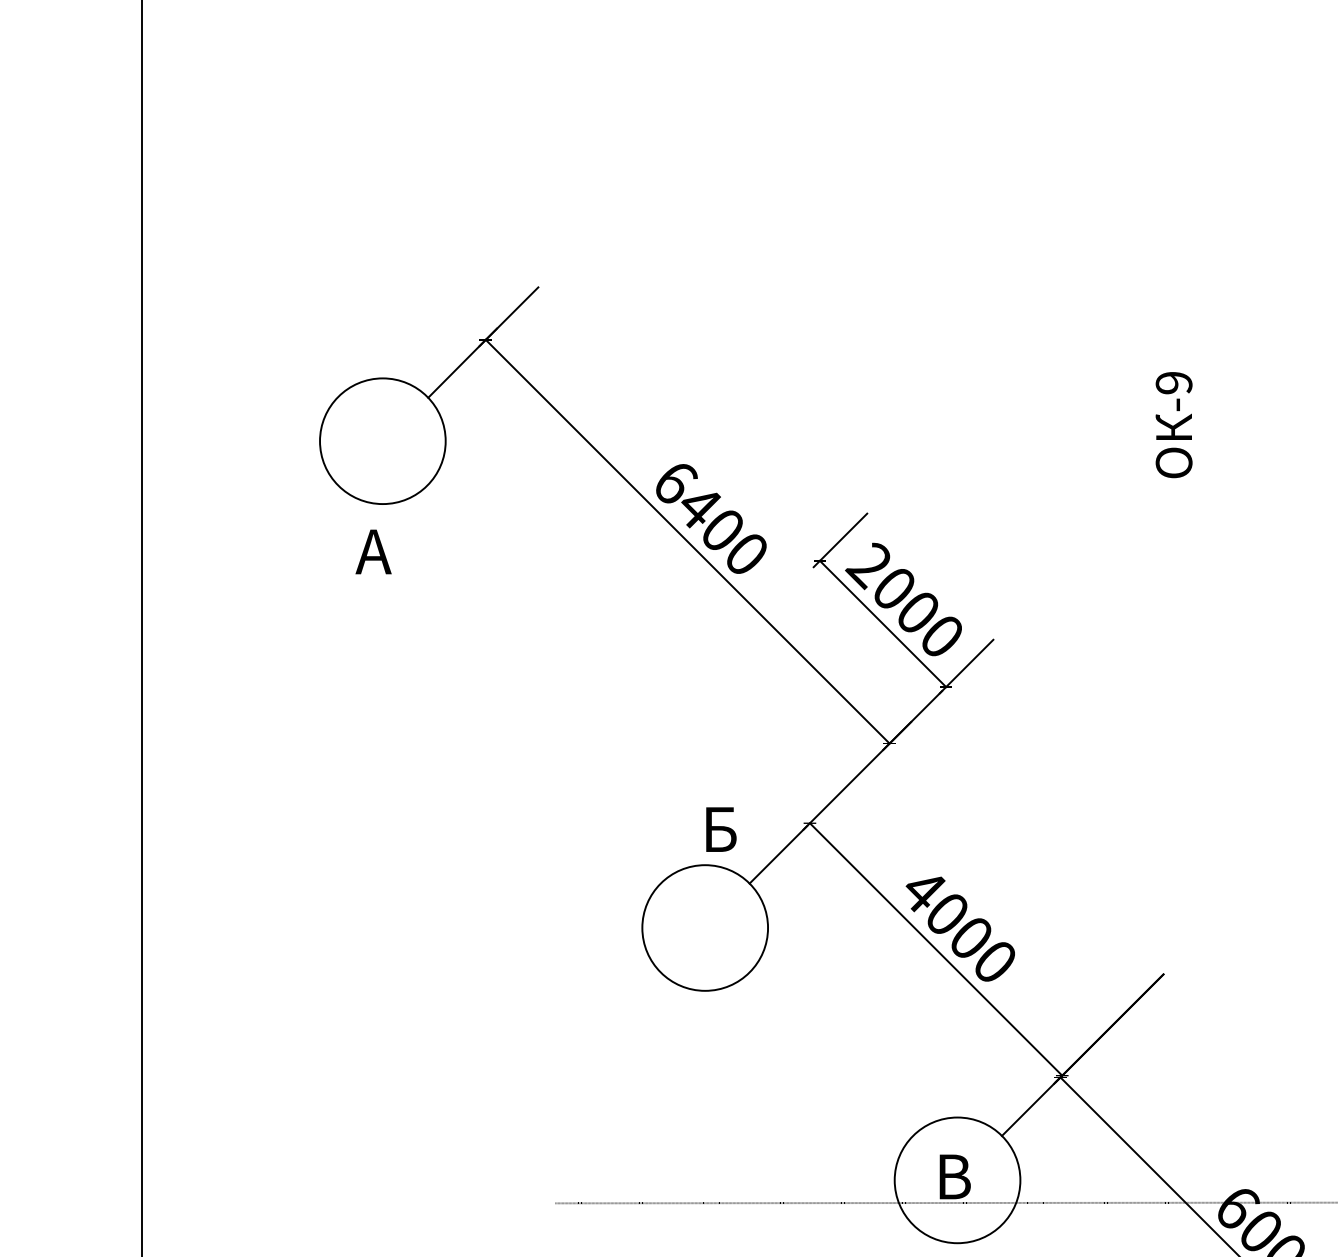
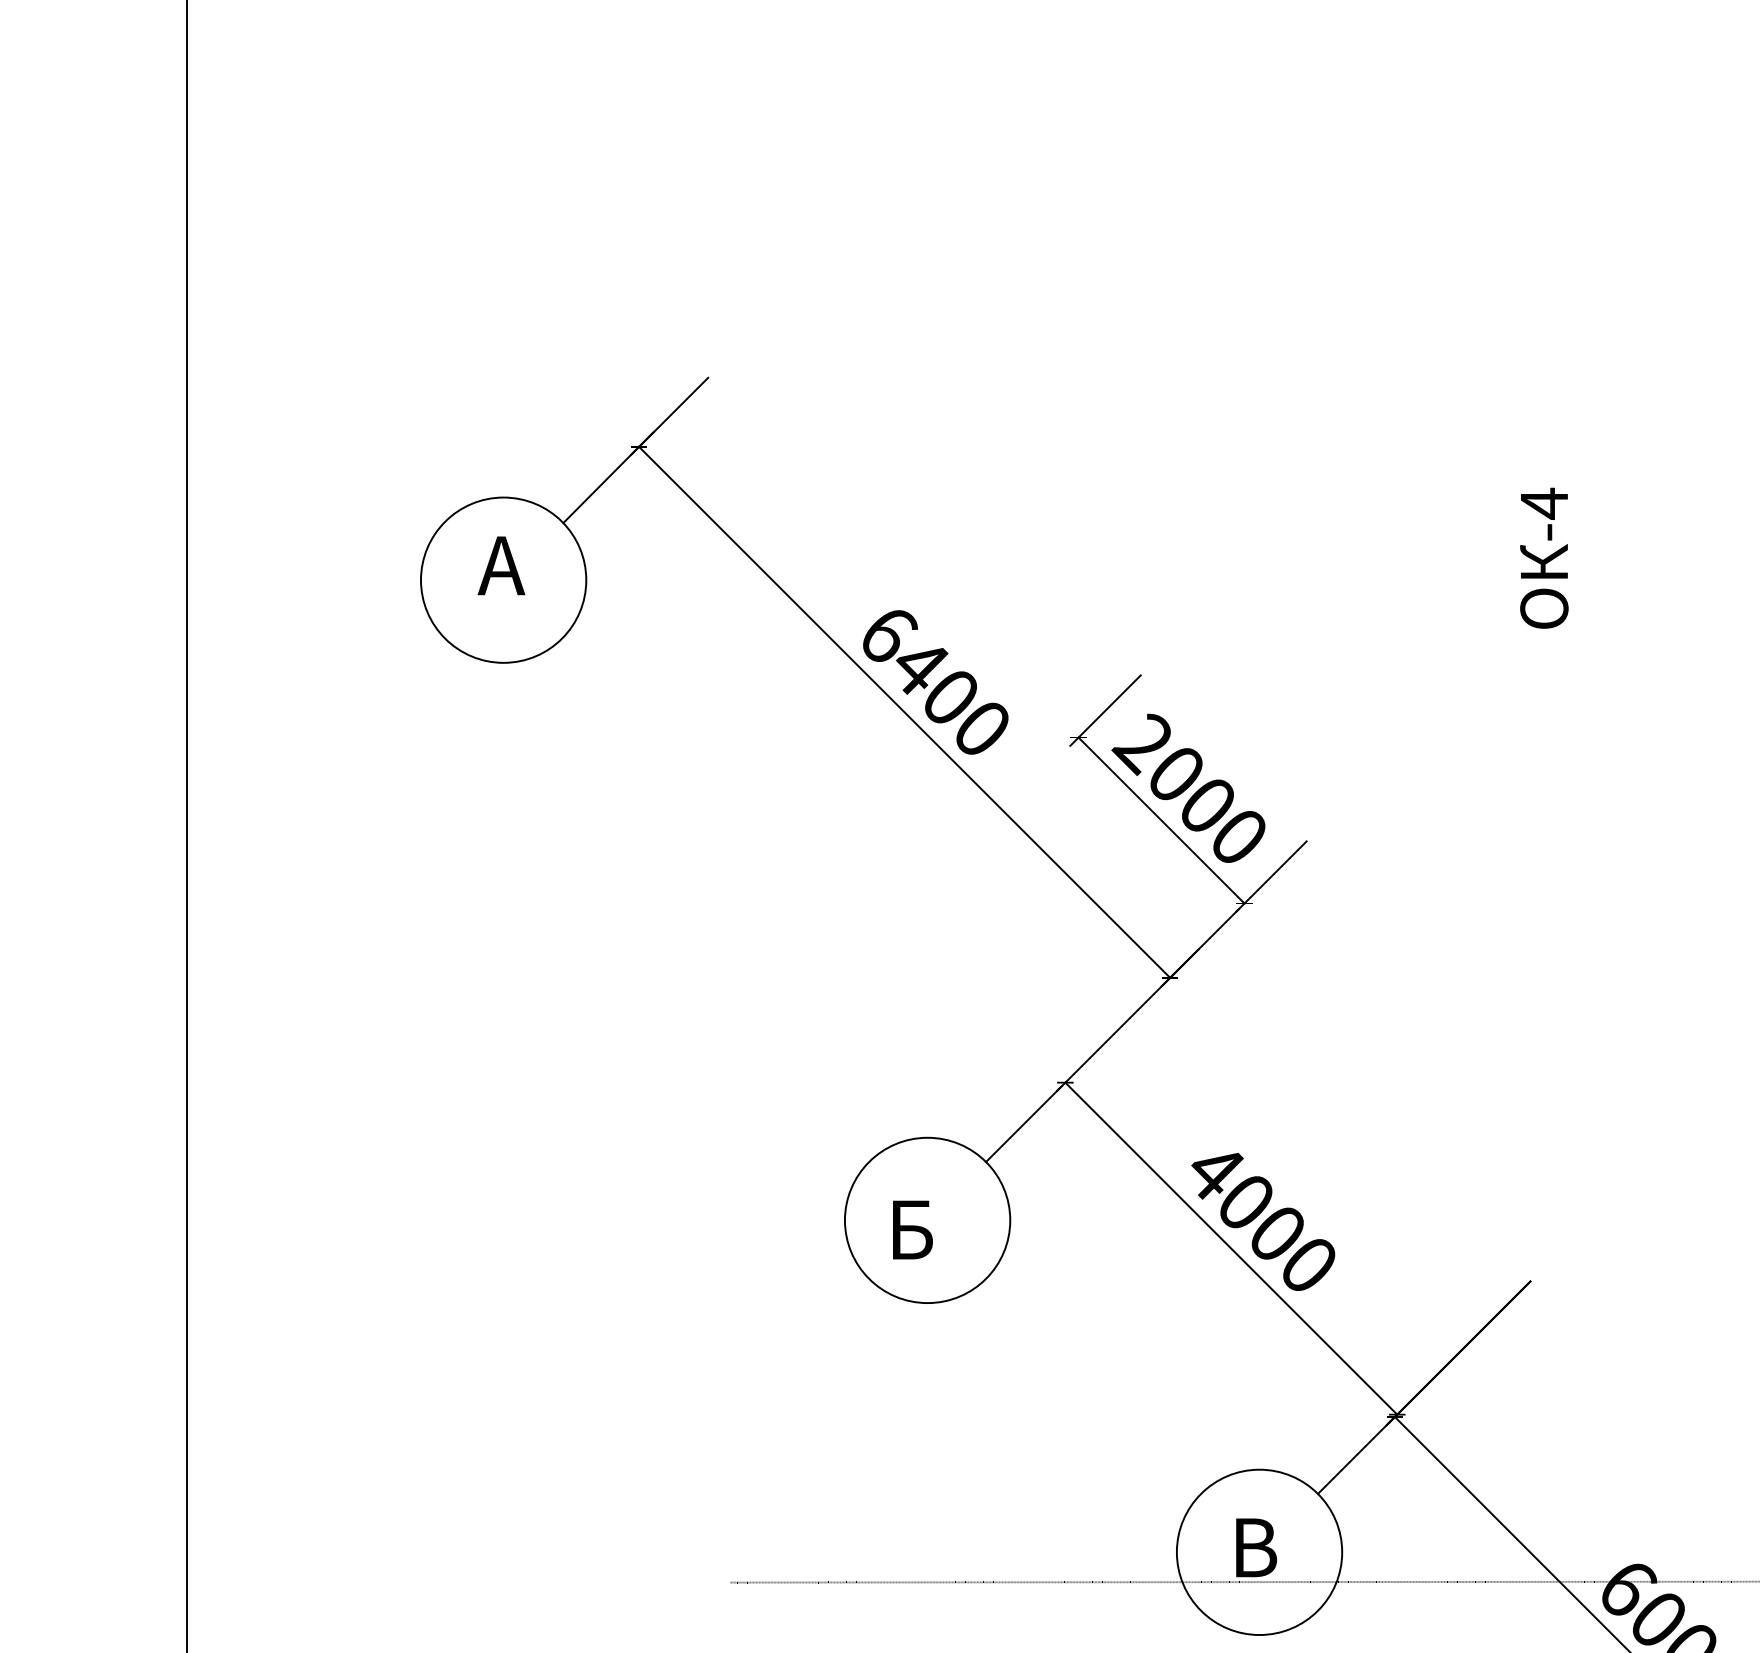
text: (1174, 382) -> (1544, 503), -9 -> -4
text: (373, 551) -> (501, 565), moved
text: (721, 829) -> (912, 1229), moved

